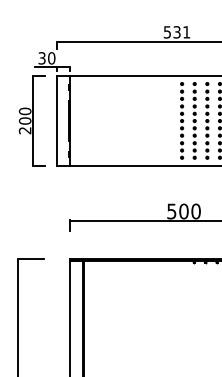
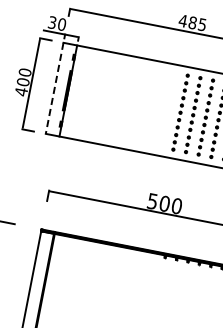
text: (176, 32) -> (192, 22), 531 -> 485
line: (56, 121) -> (54, 88), solid -> dashed
text: (24, 130) -> (20, 91), 200 -> 400

